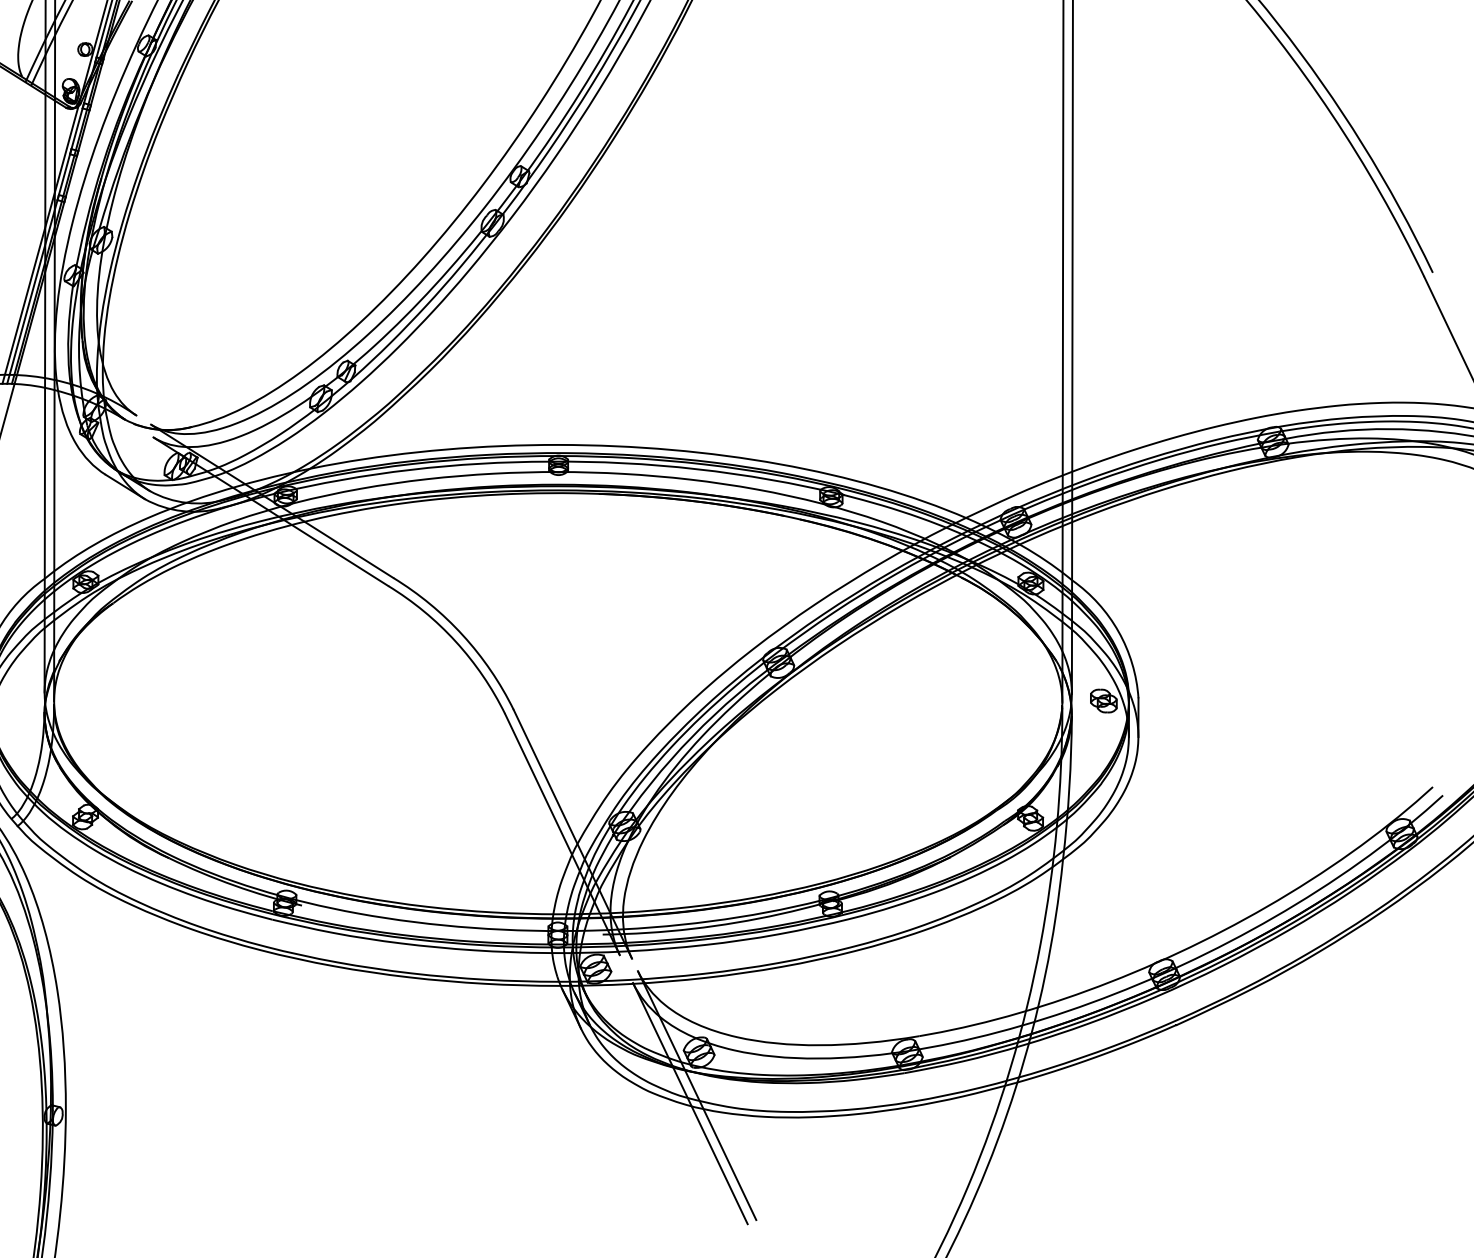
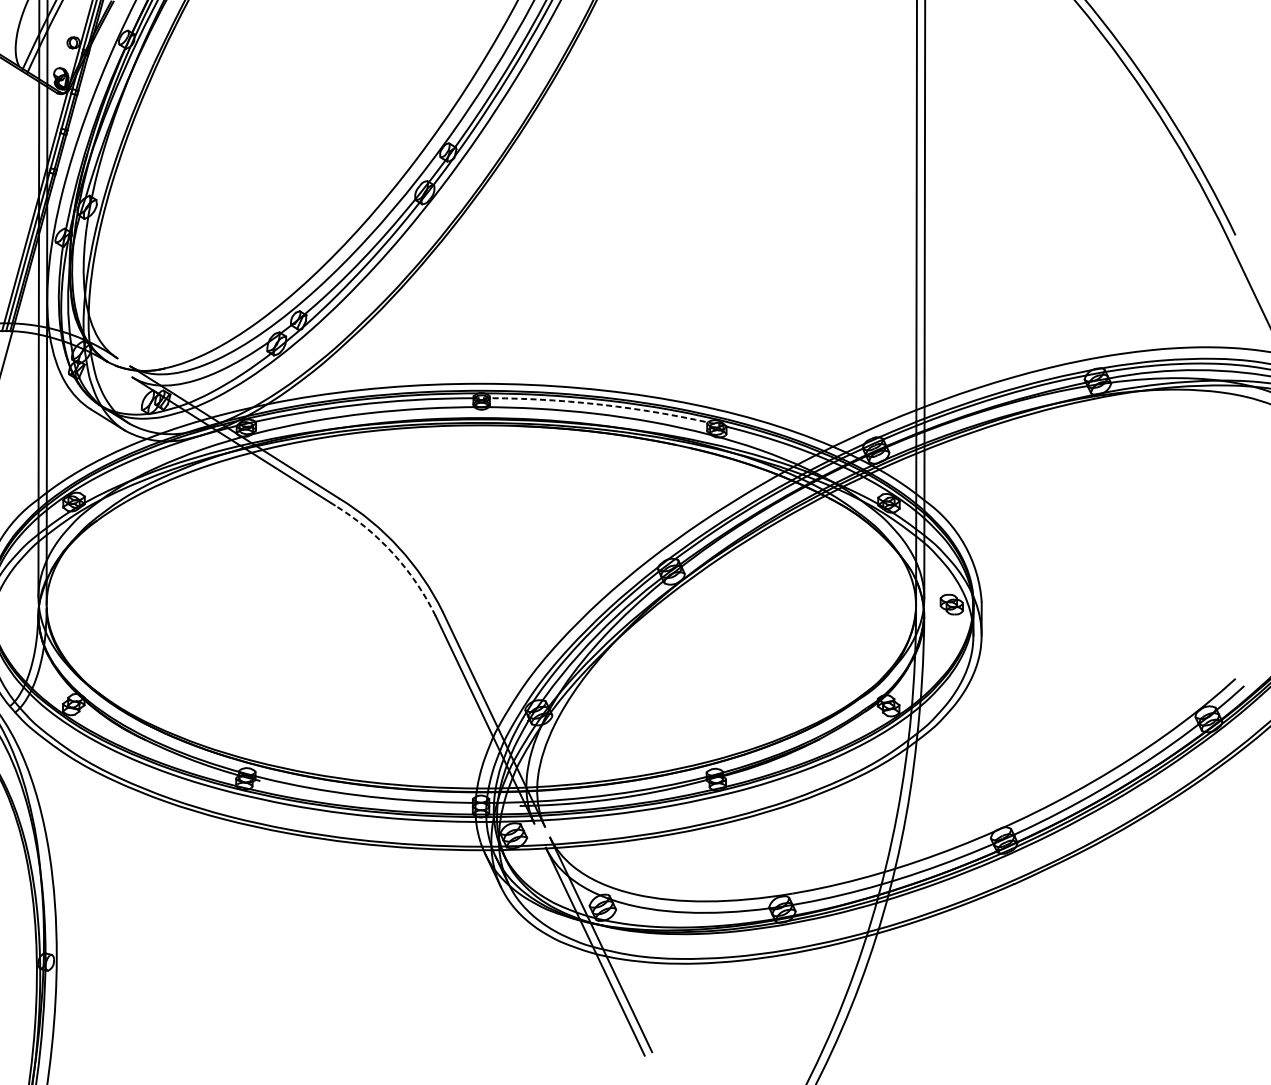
arc: (696, 469) -> (600, 404), solid -> dashed
arc: (455, 641) -> (392, 553), solid -> dashed

